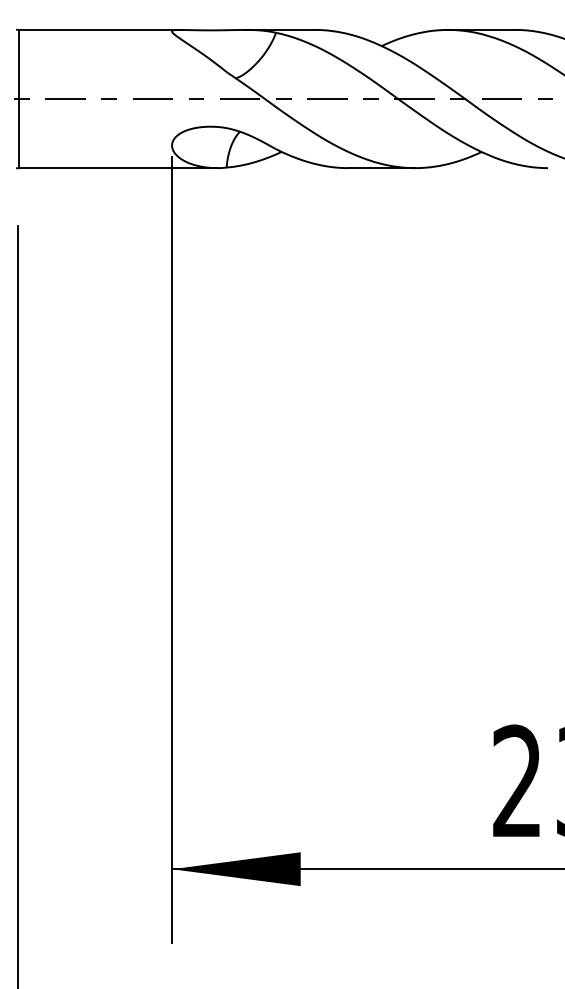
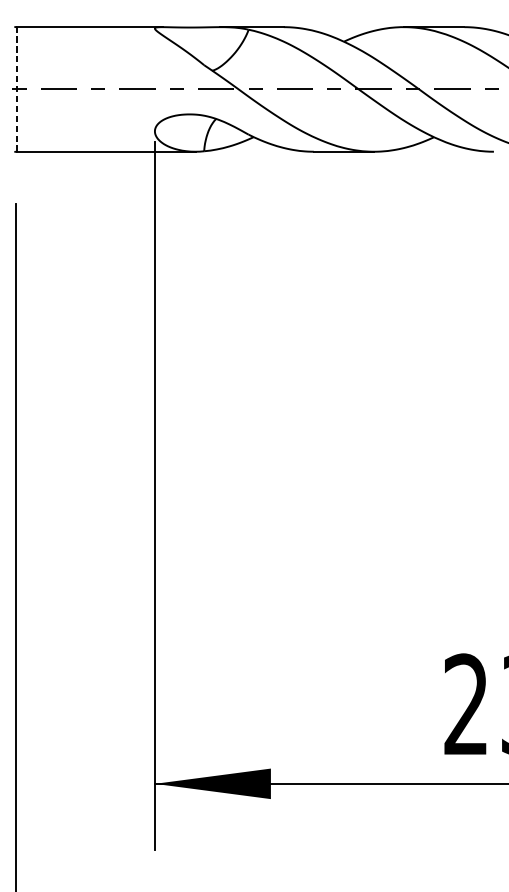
line: (19, 98) -> (17, 88), solid -> dashed

